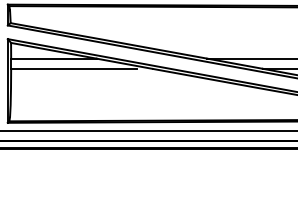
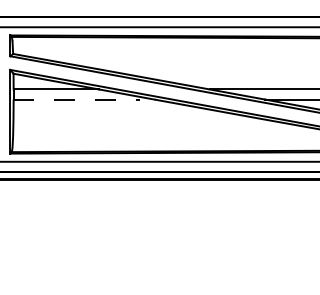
line: (74, 68) -> (76, 99), solid -> dashed

